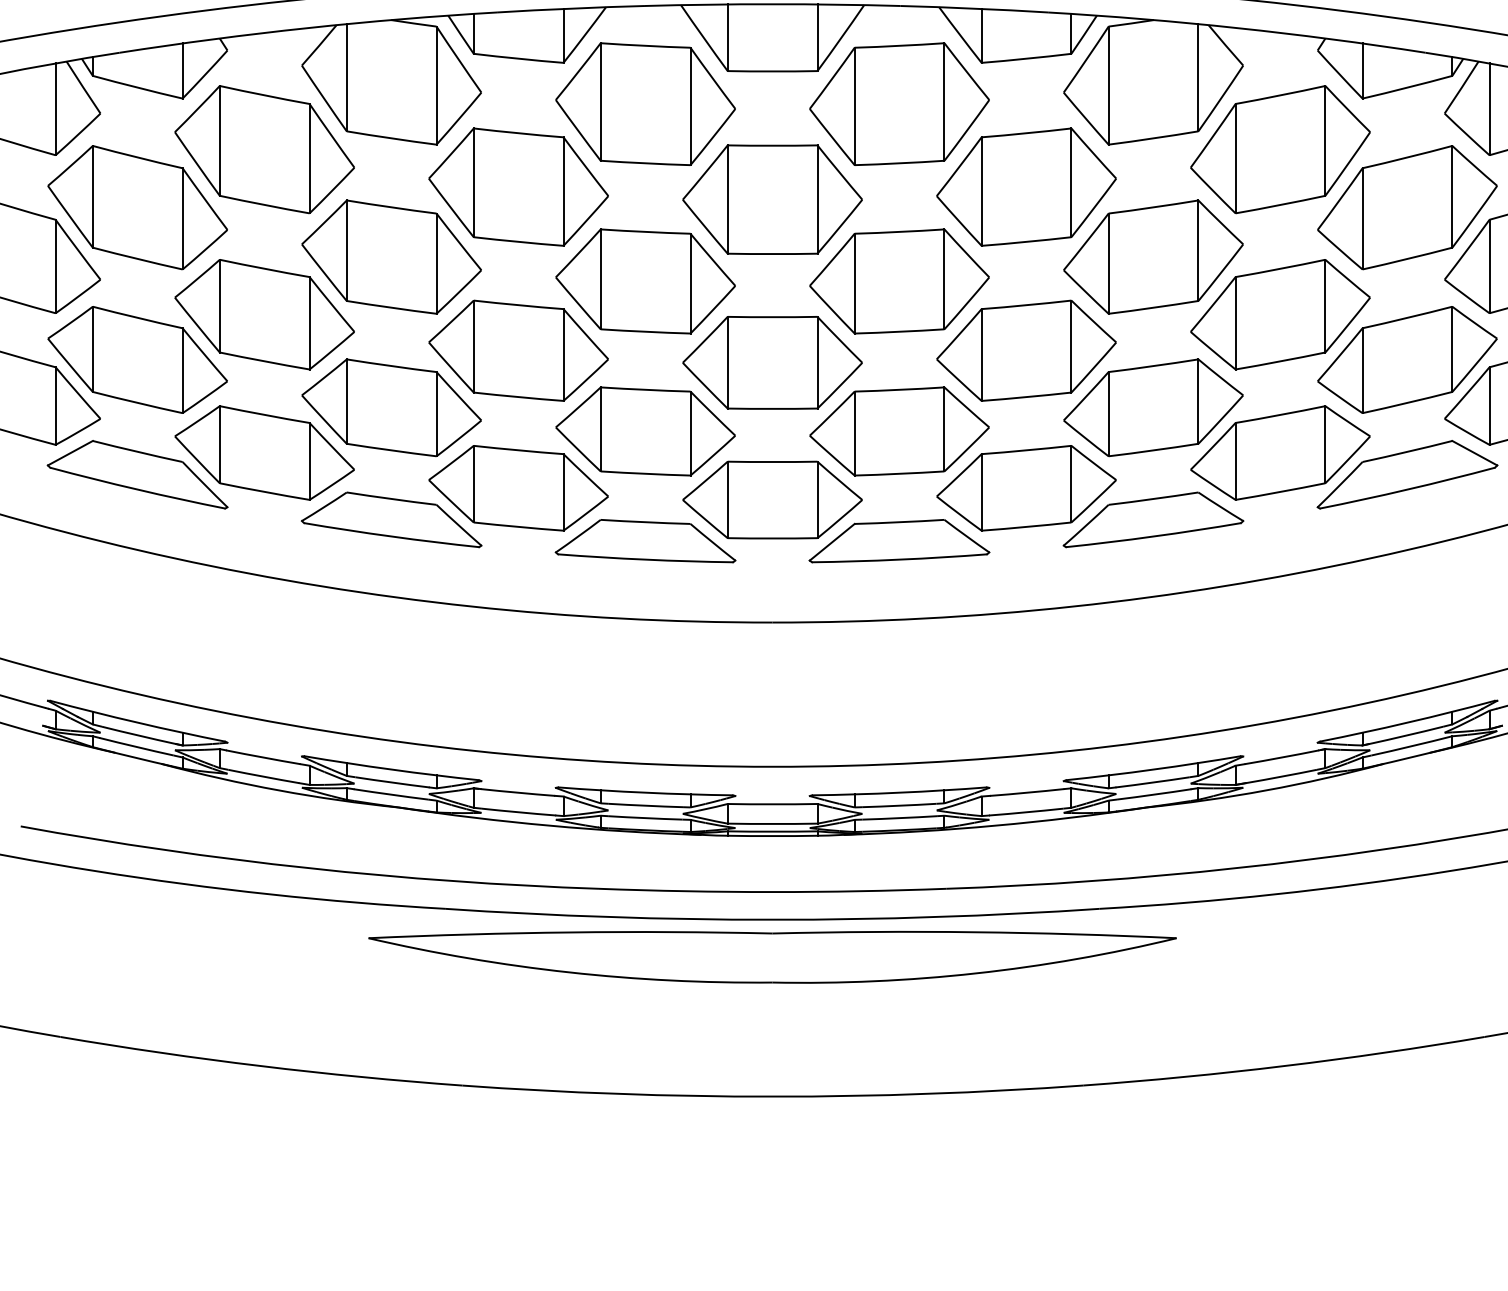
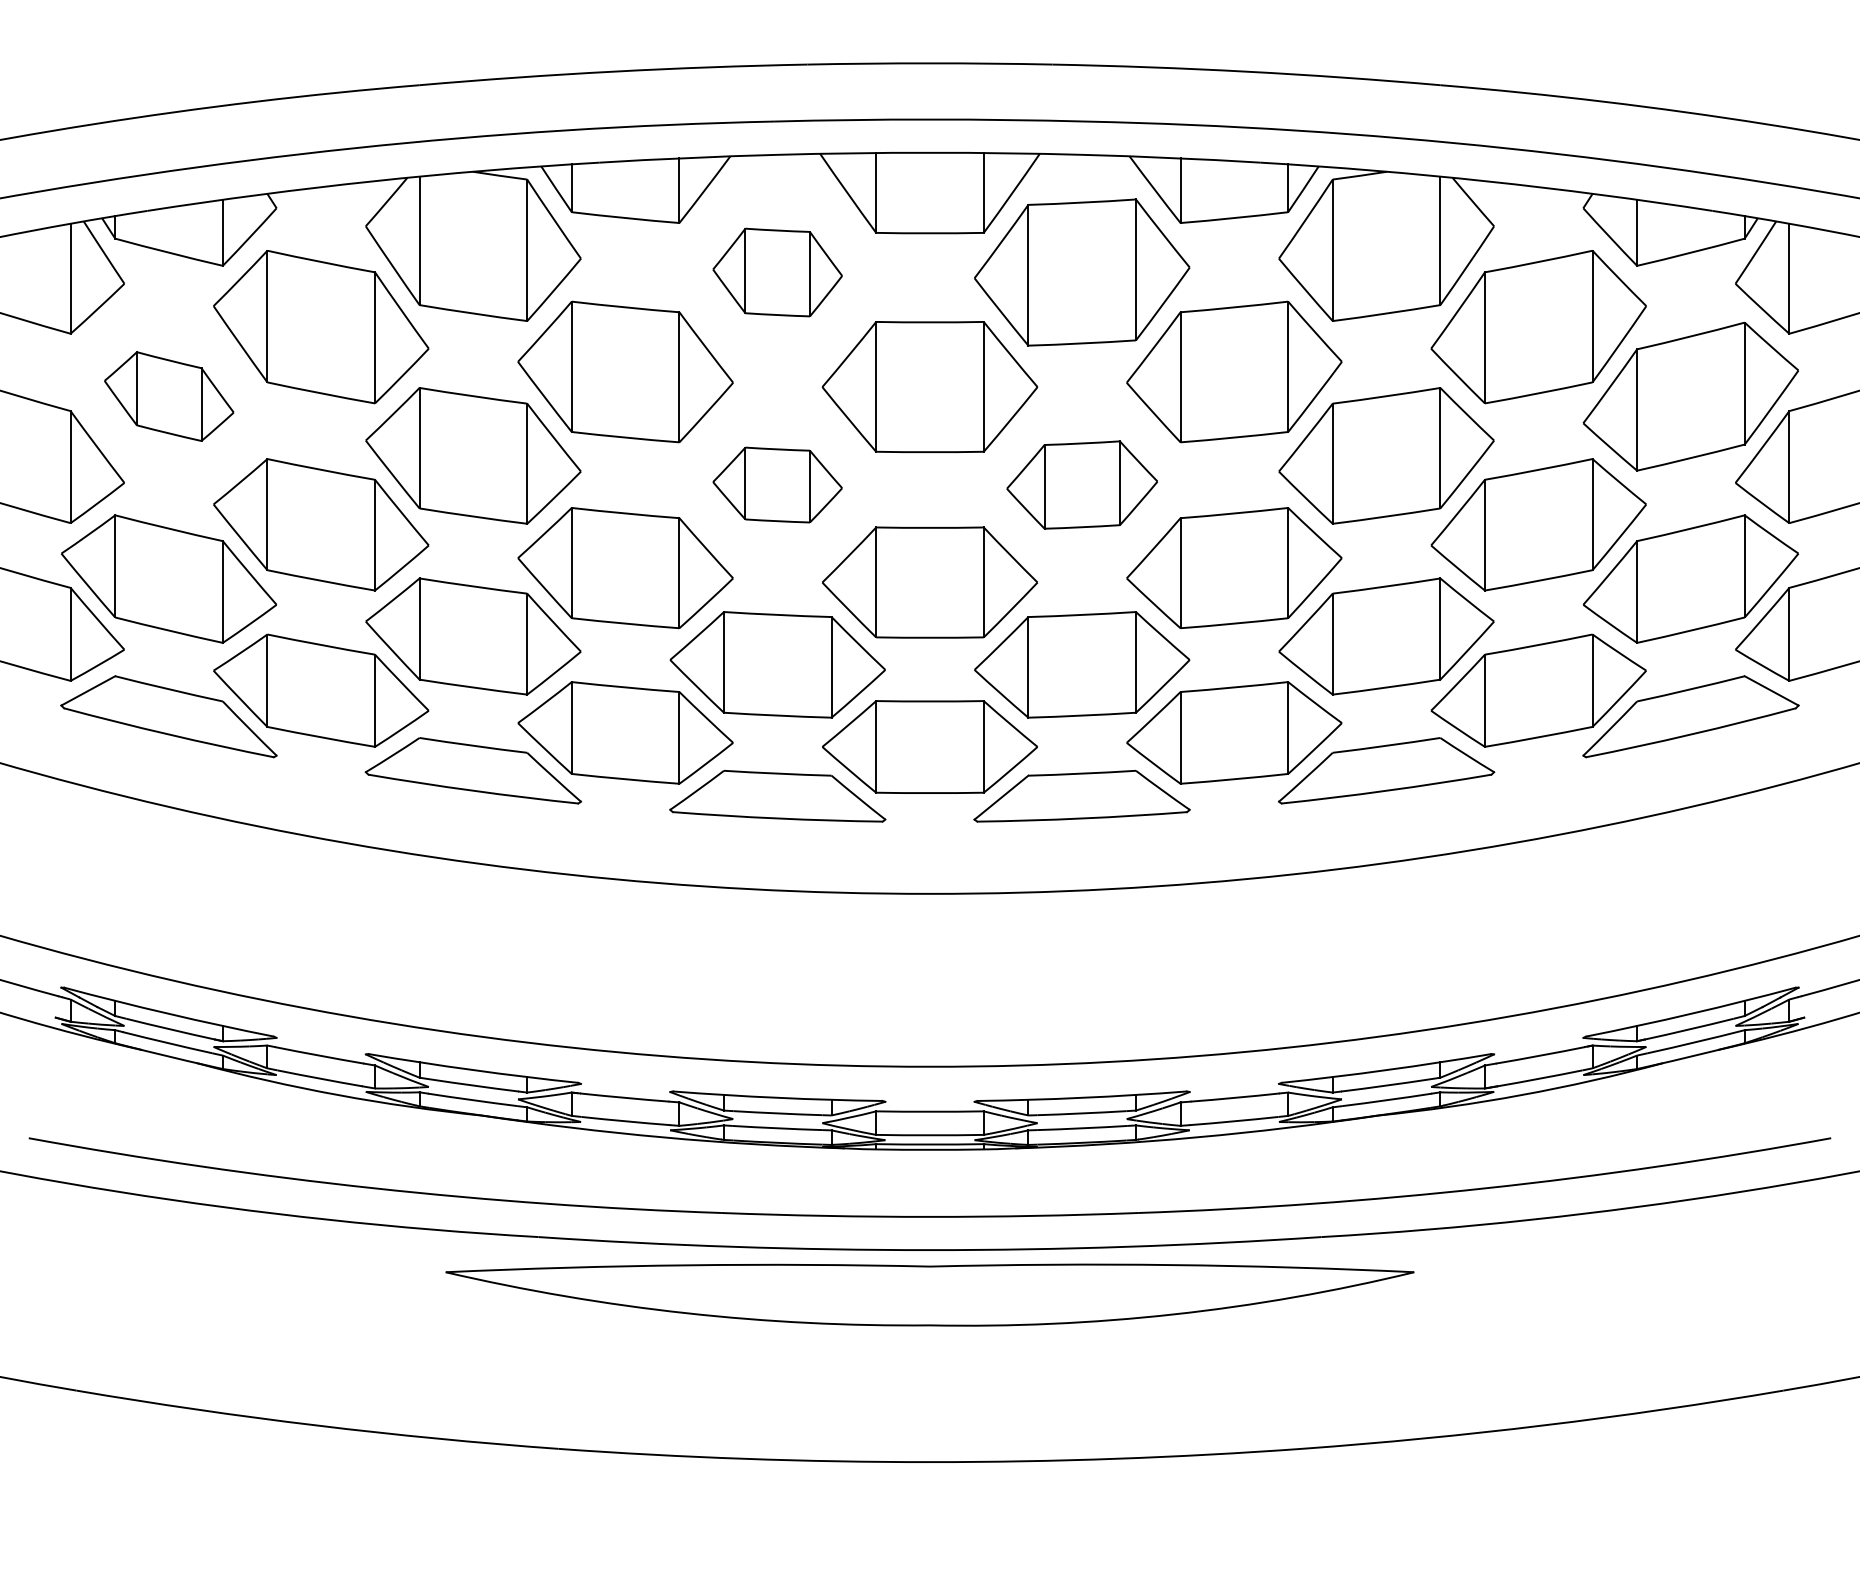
part: (645, 104) -> (777, 272), size x0.6
part: (138, 207) -> (169, 396), size x0.6
part: (645, 281) -> (777, 484), size x0.6
part: (899, 281) -> (1082, 484), size x0.7

